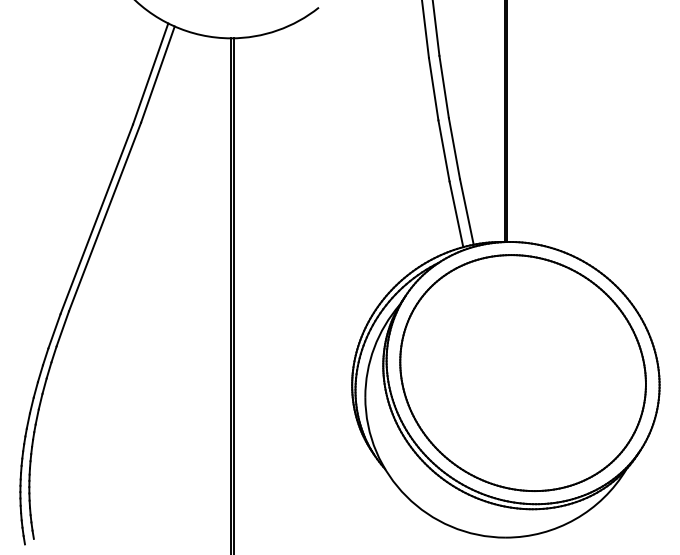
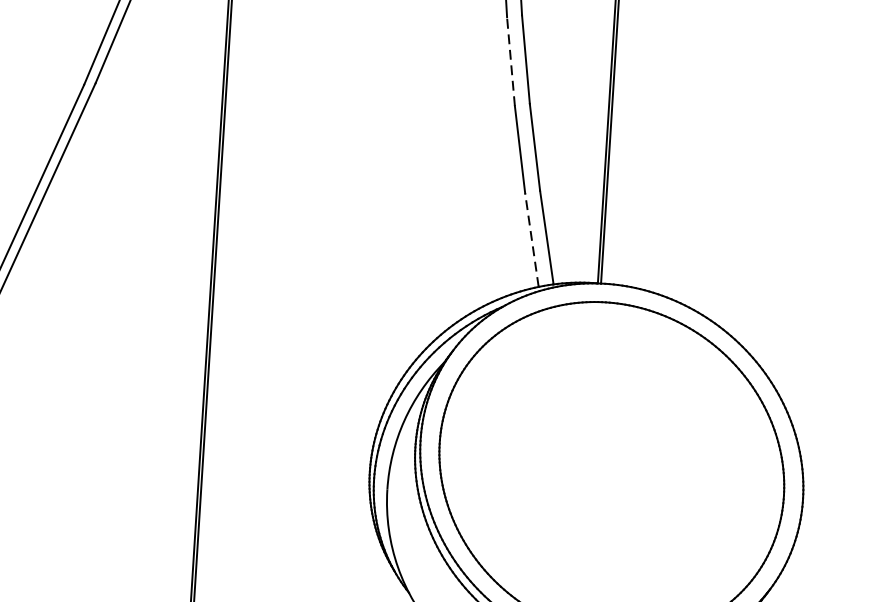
line: (433, 89) -> (510, 62), solid -> dashed
line: (456, 214) -> (532, 240), solid -> dashed

